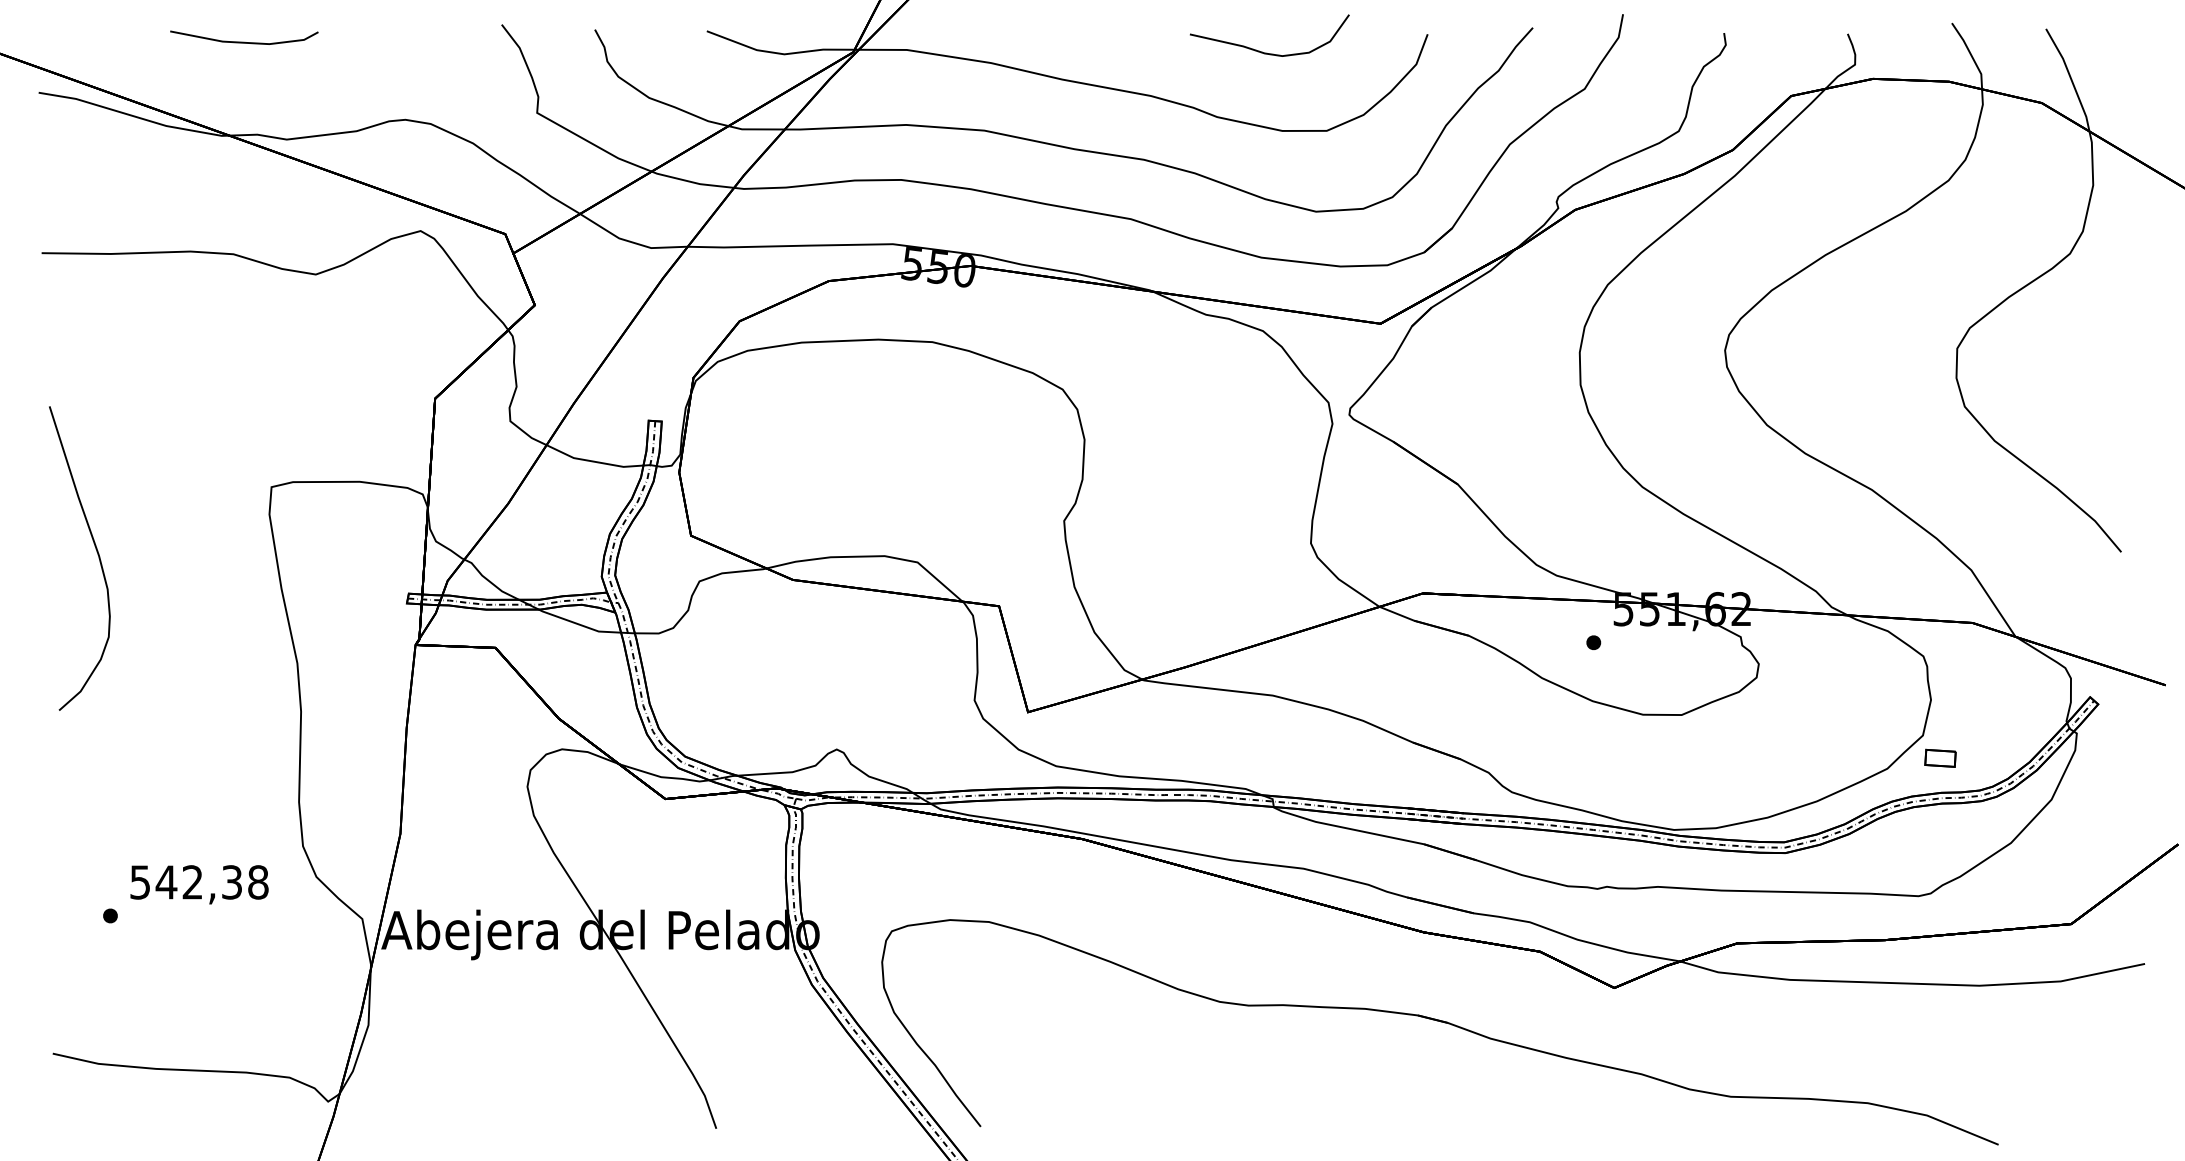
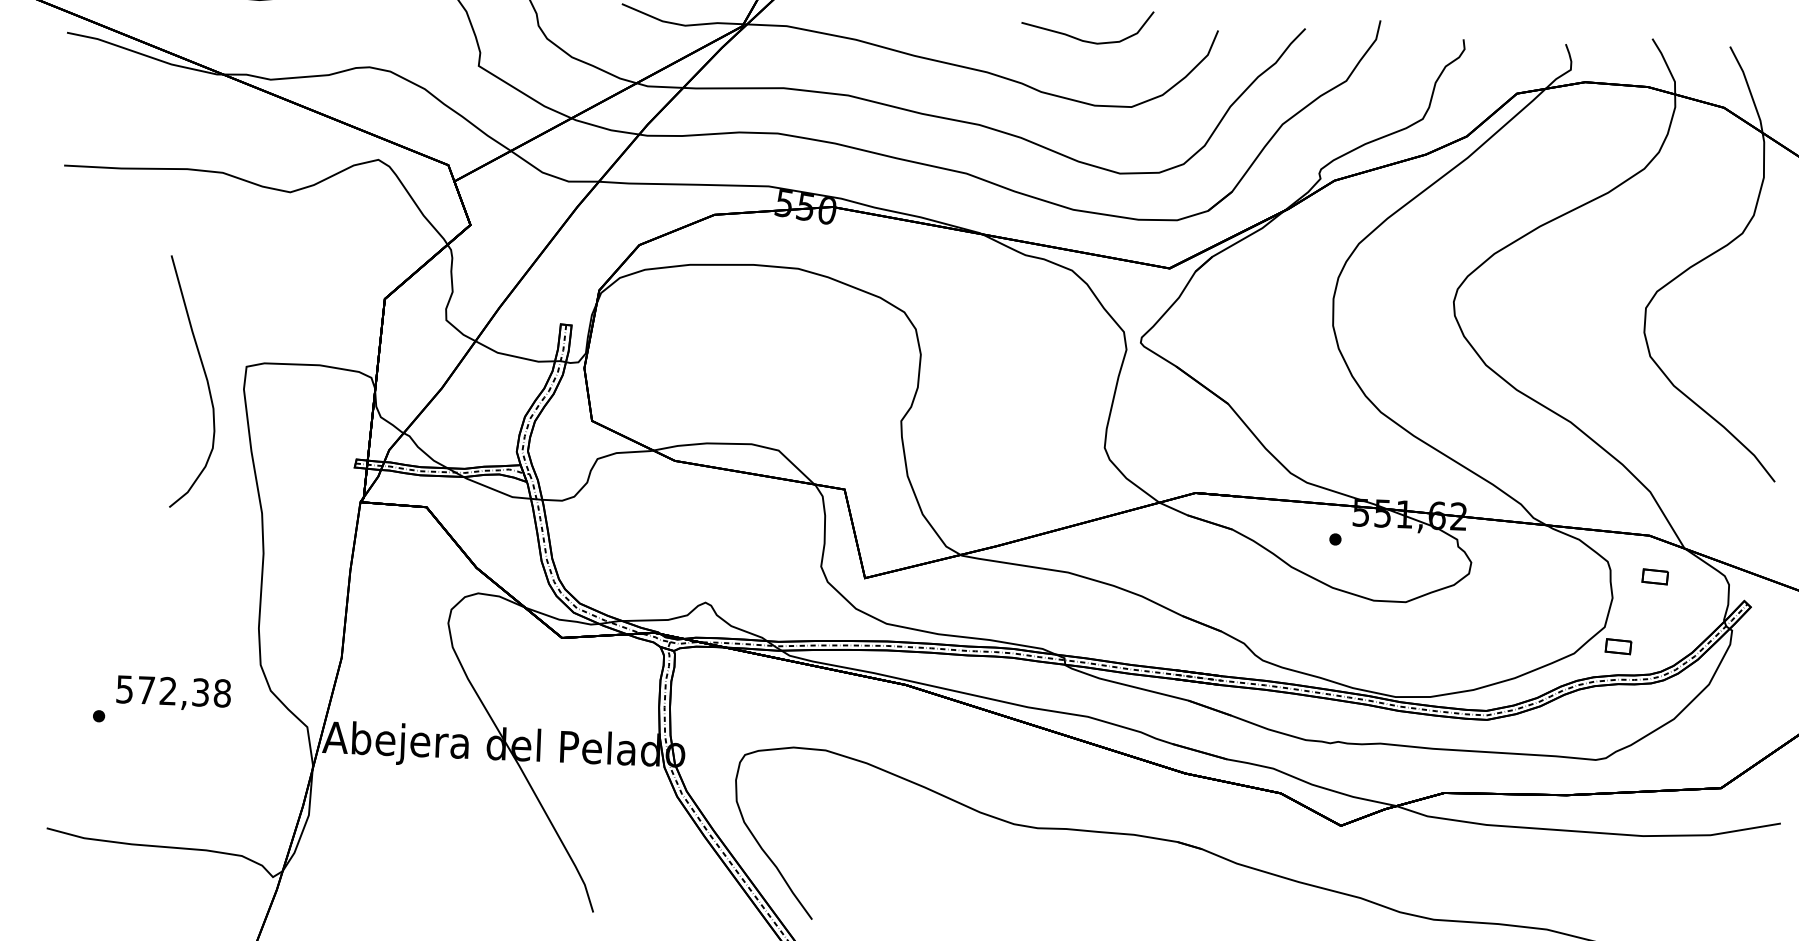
curve: (96, 552) -> (205, 377), moved
part: (1981, 671) -> (1655, 576), added
text: (166, 882) -> (146, 690), 542,38 -> 572,38

